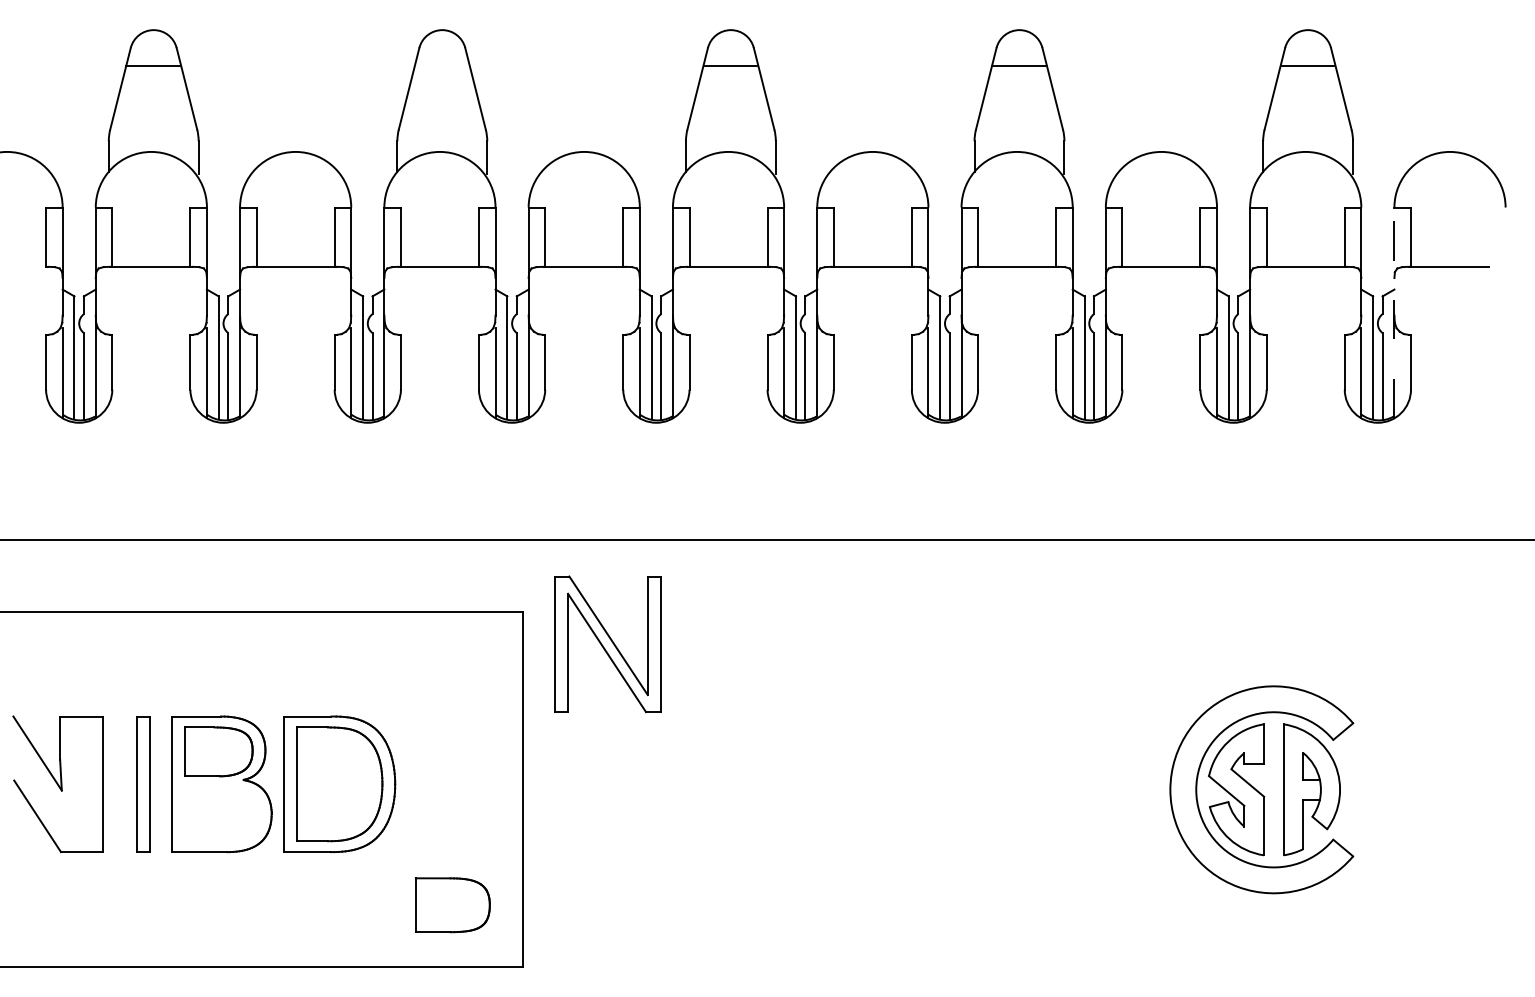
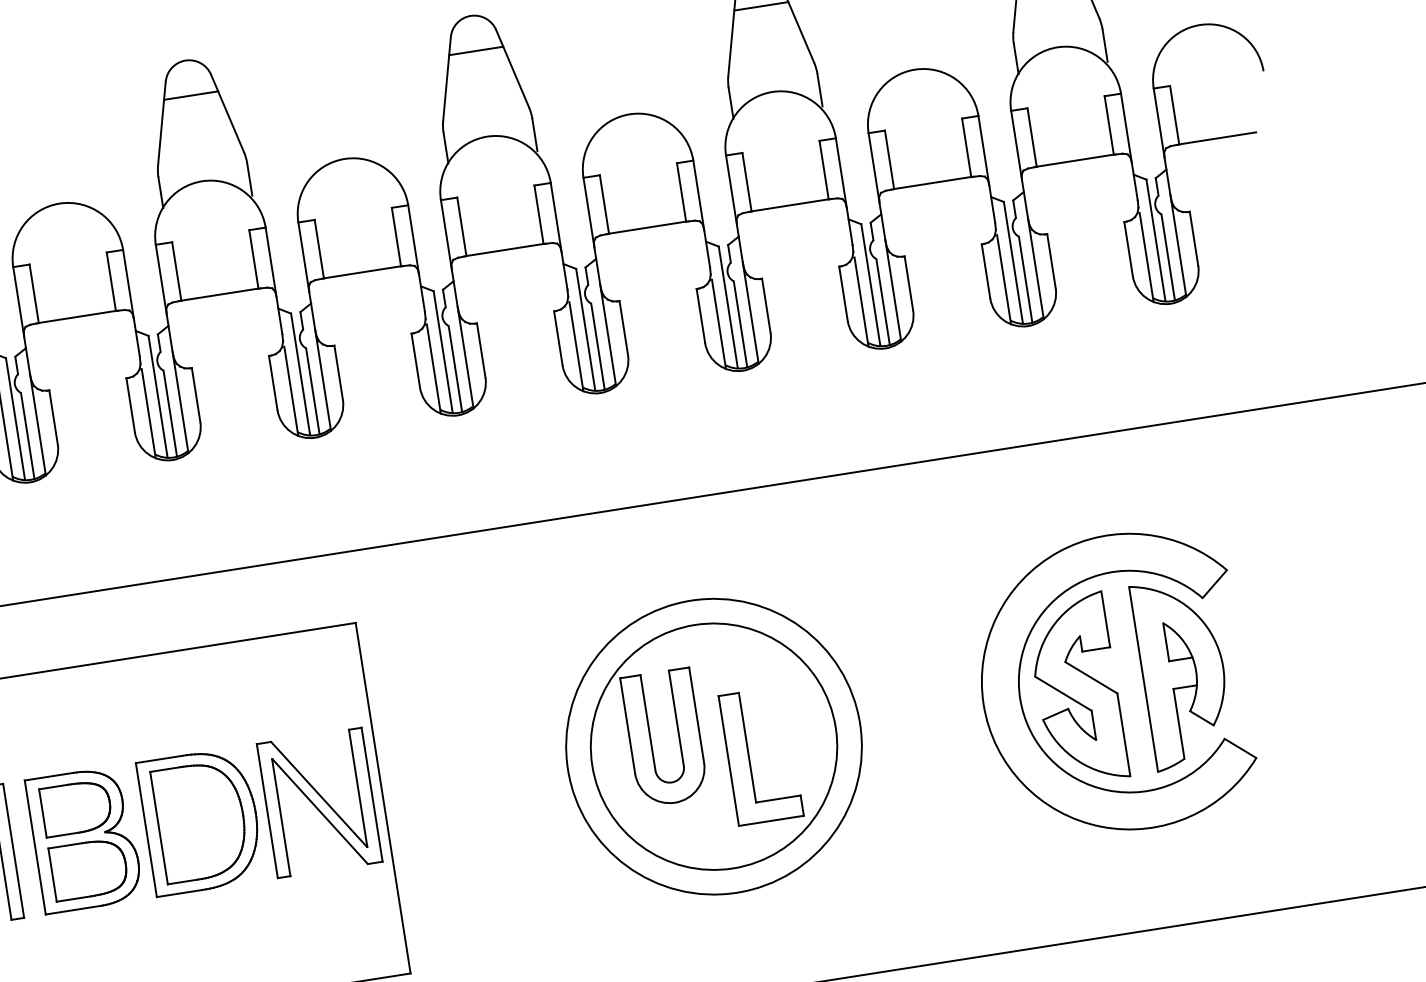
line: (441, 65) -> (190, 95), added
line: (1394, 312) -> (1170, 192), dashed -> solid
part: (607, 644) -> (319, 803), moved
part: (857, 789) -> (713, 746), added
part: (1261, 789) -> (1112, 684), size x1.43
part: (452, 905) -> (88, 869), moved

